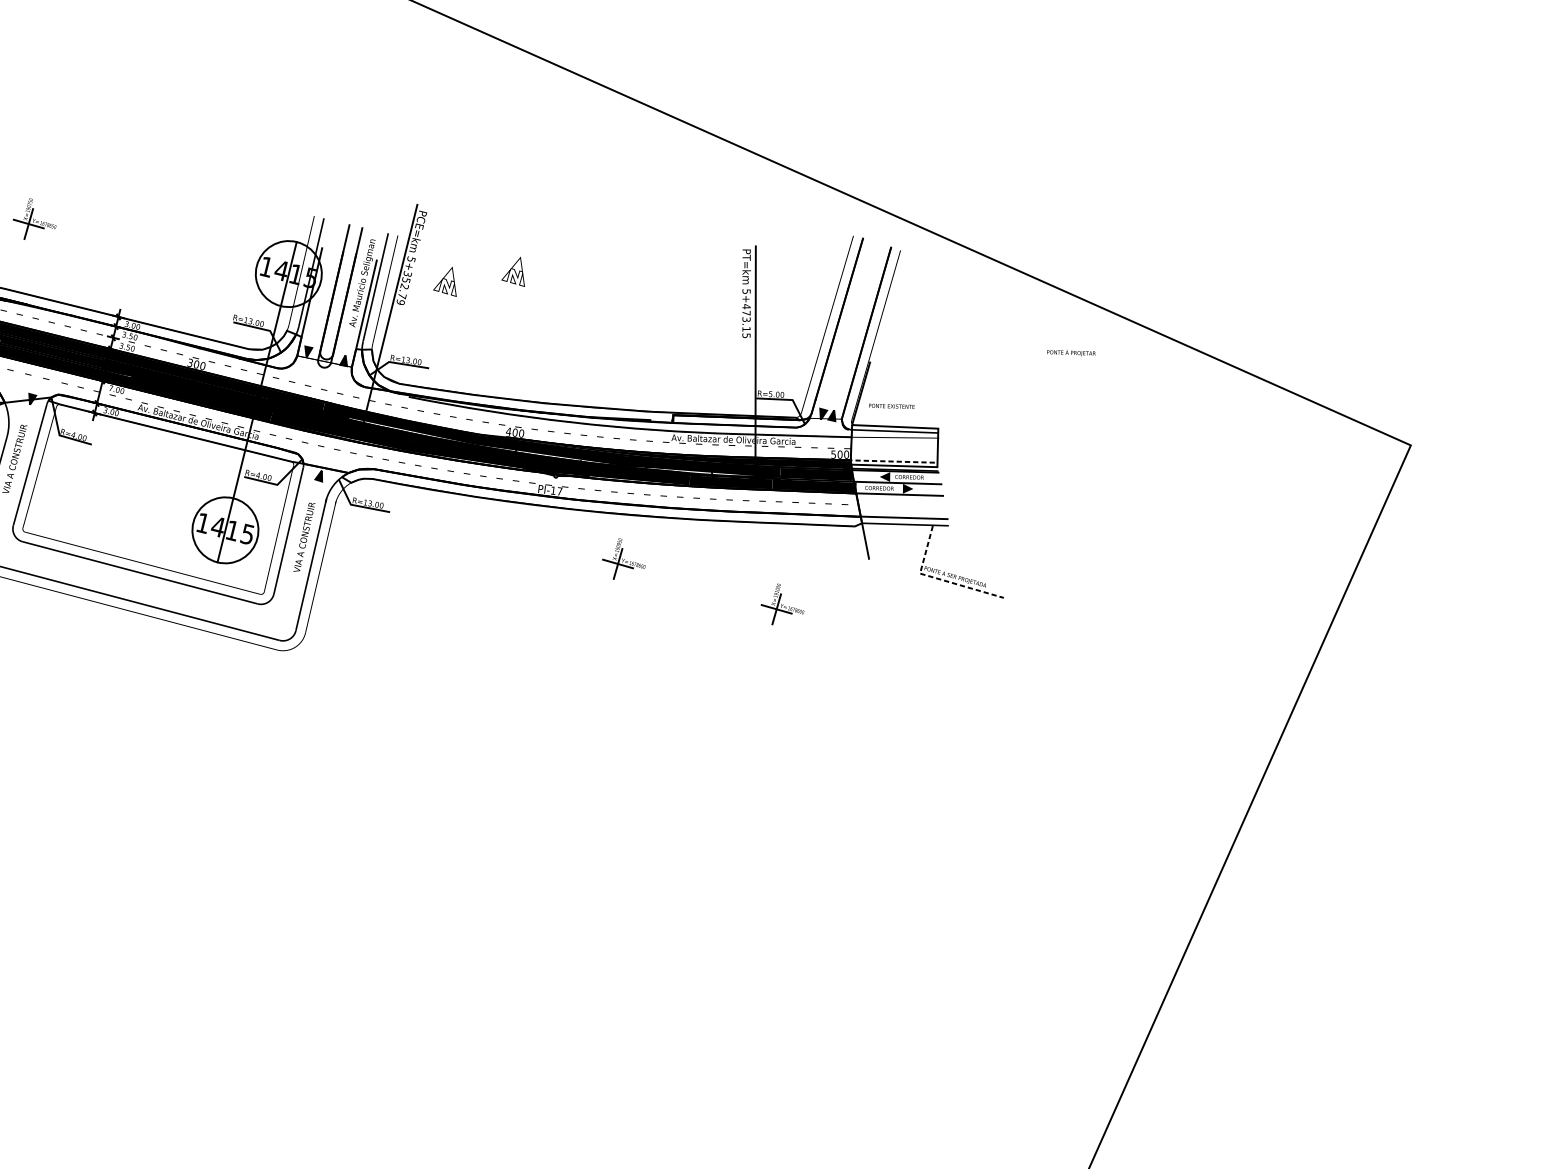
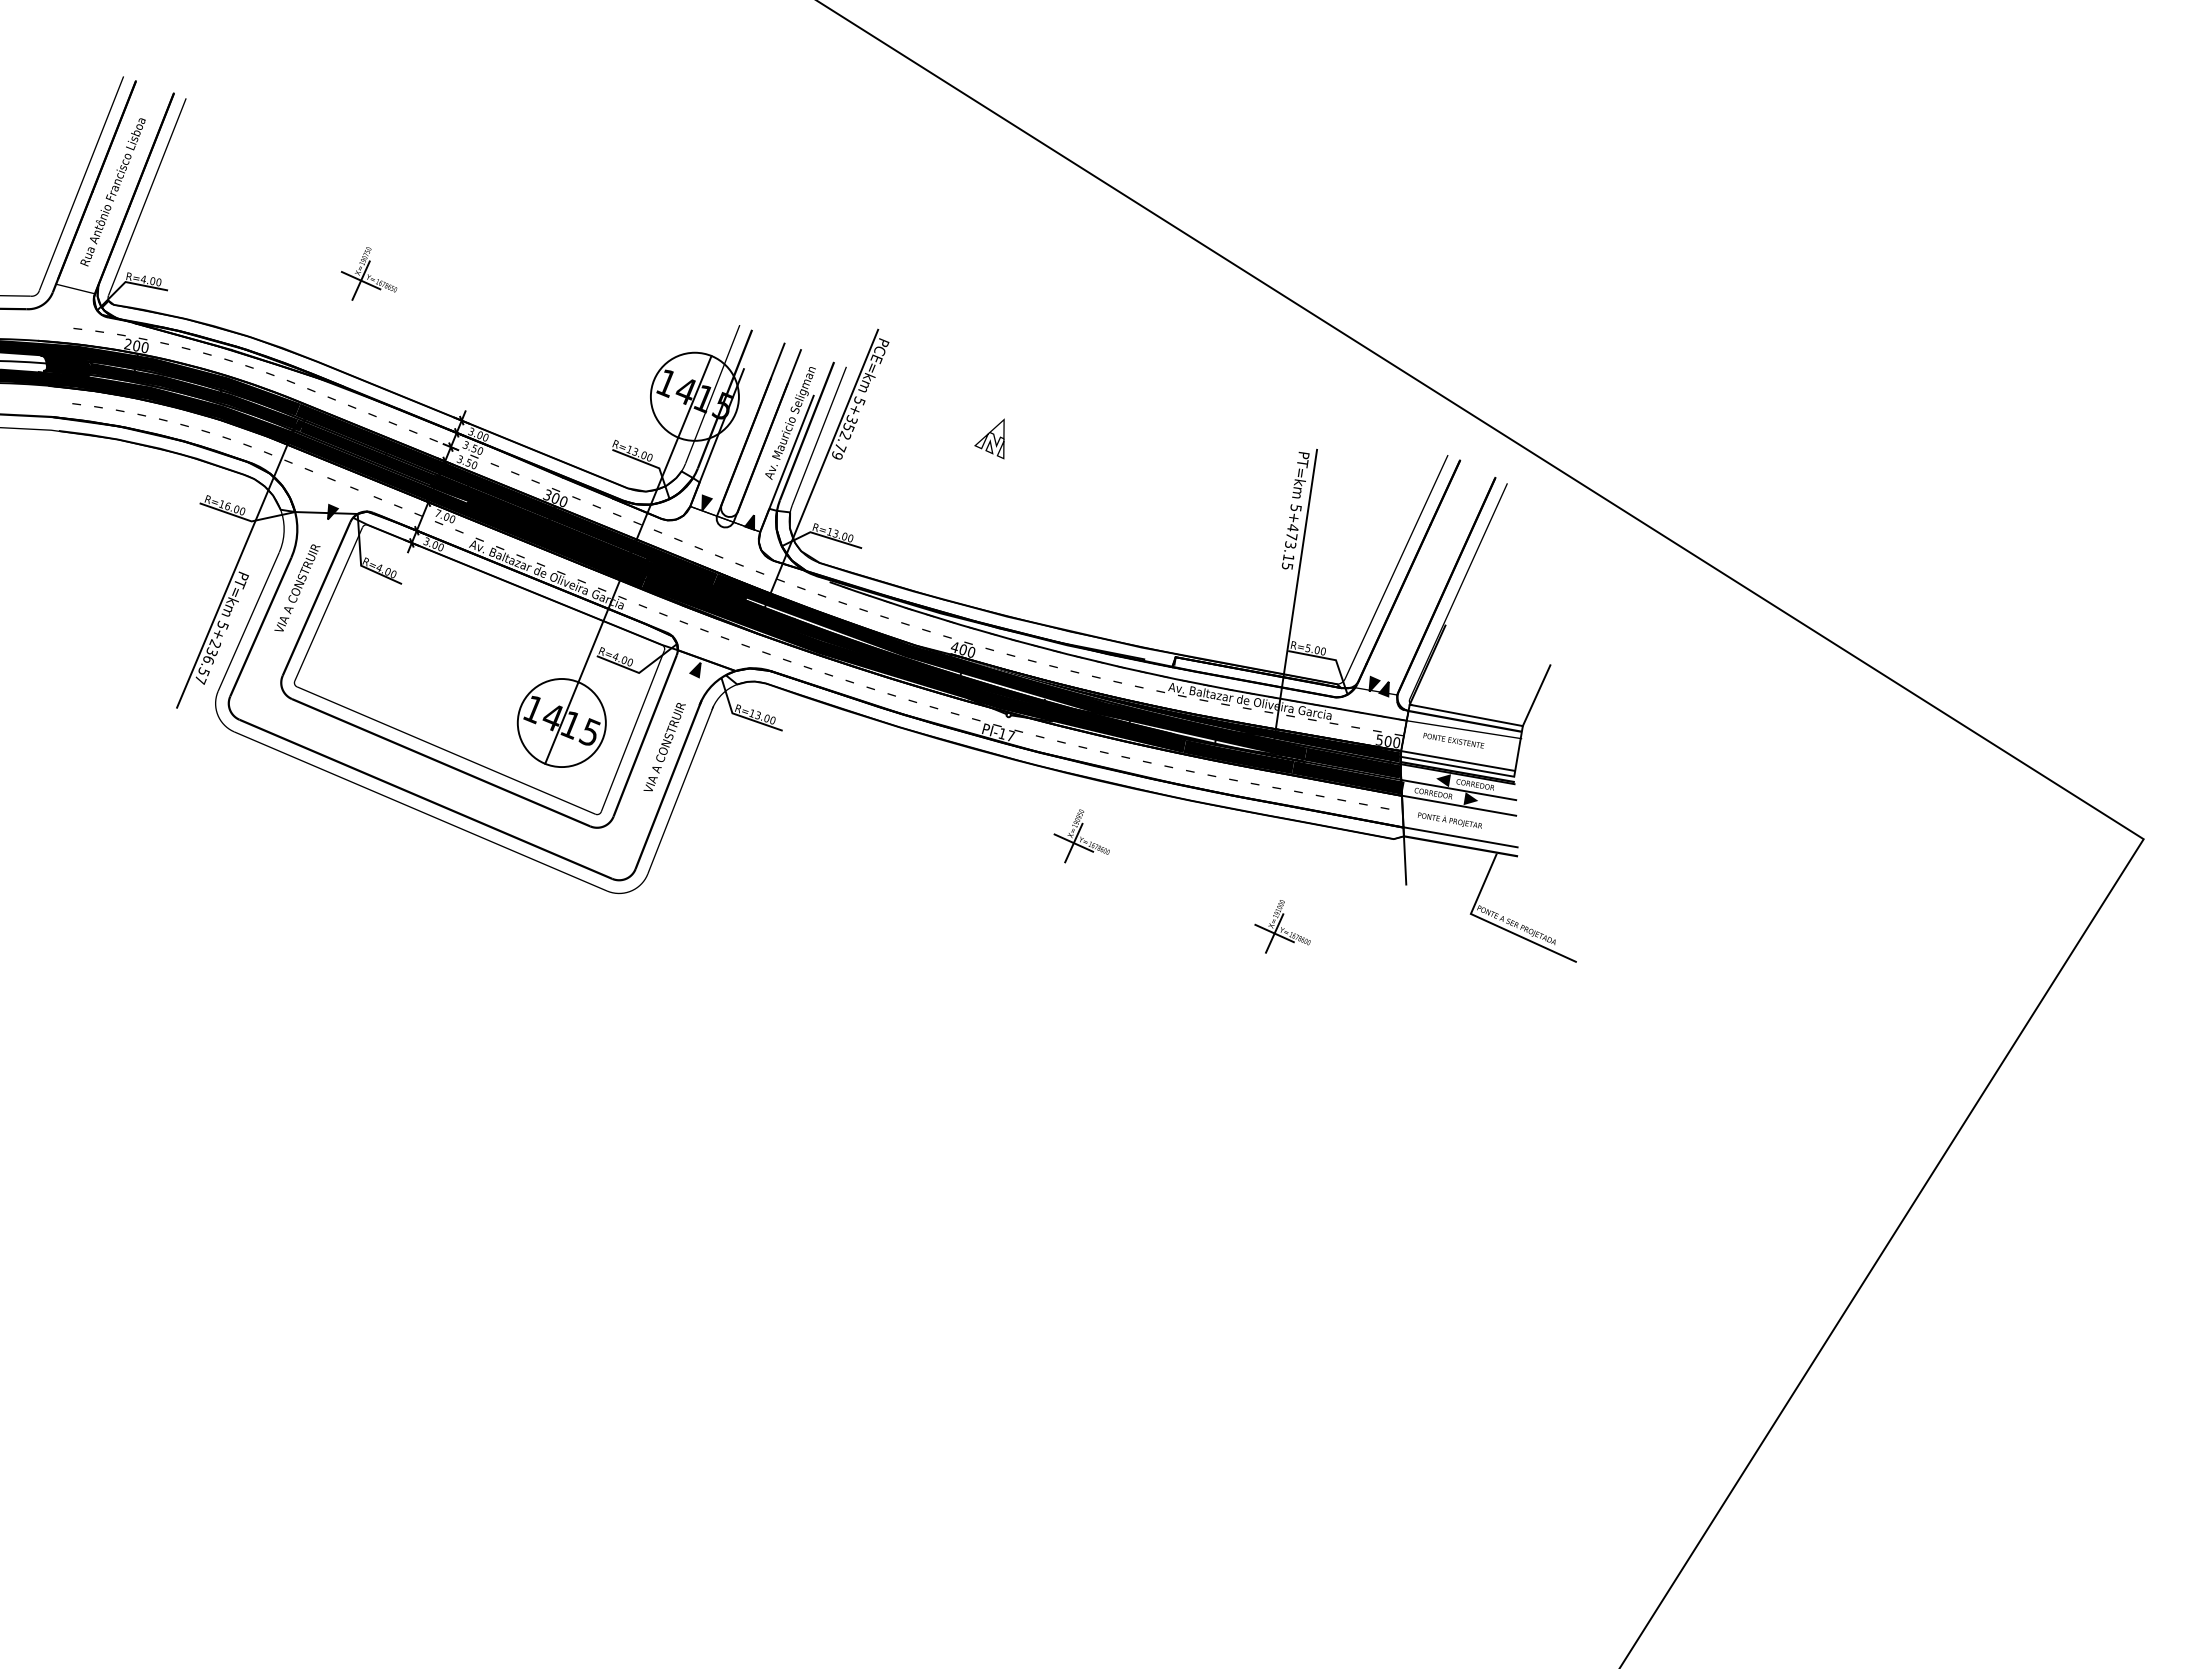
part: (443, 283) -> (897, 438), removed
text: (1070, 352) -> (1449, 820), moved
line: (945, 404) -> (1536, 695), added
text: (891, 406) -> (1453, 740), moved
line: (892, 461) -> (1456, 760), dashed -> solid
line: (938, 578) -> (1493, 924), dashed -> solid

